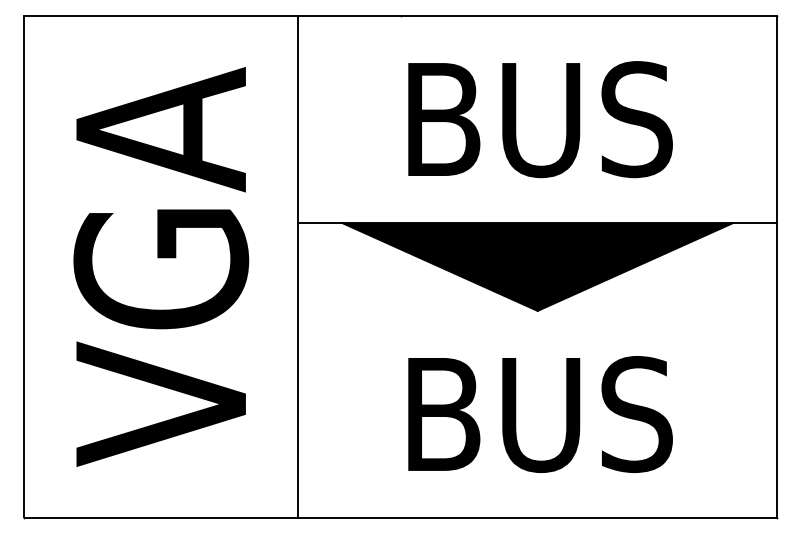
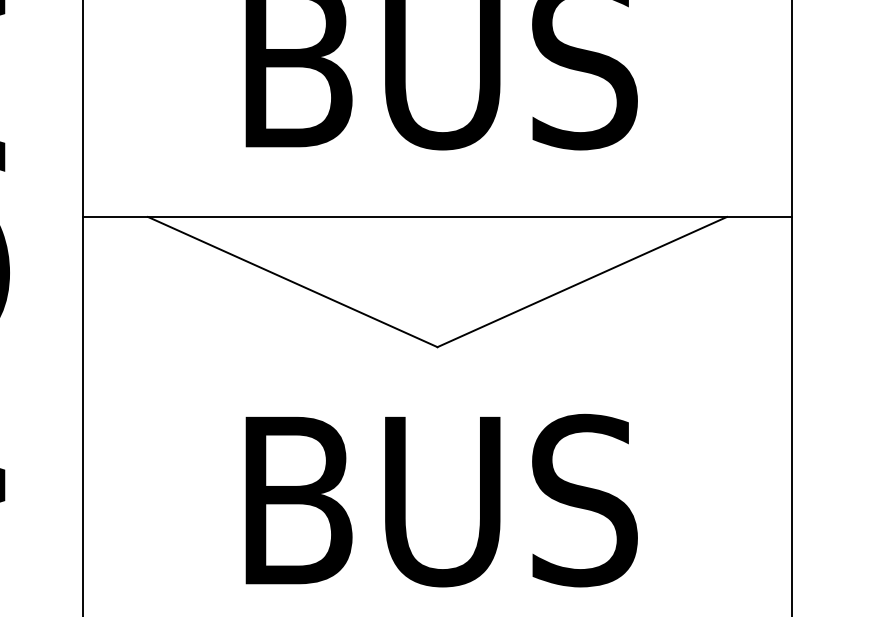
fill: (537, 266) -> (437, 281), removed

